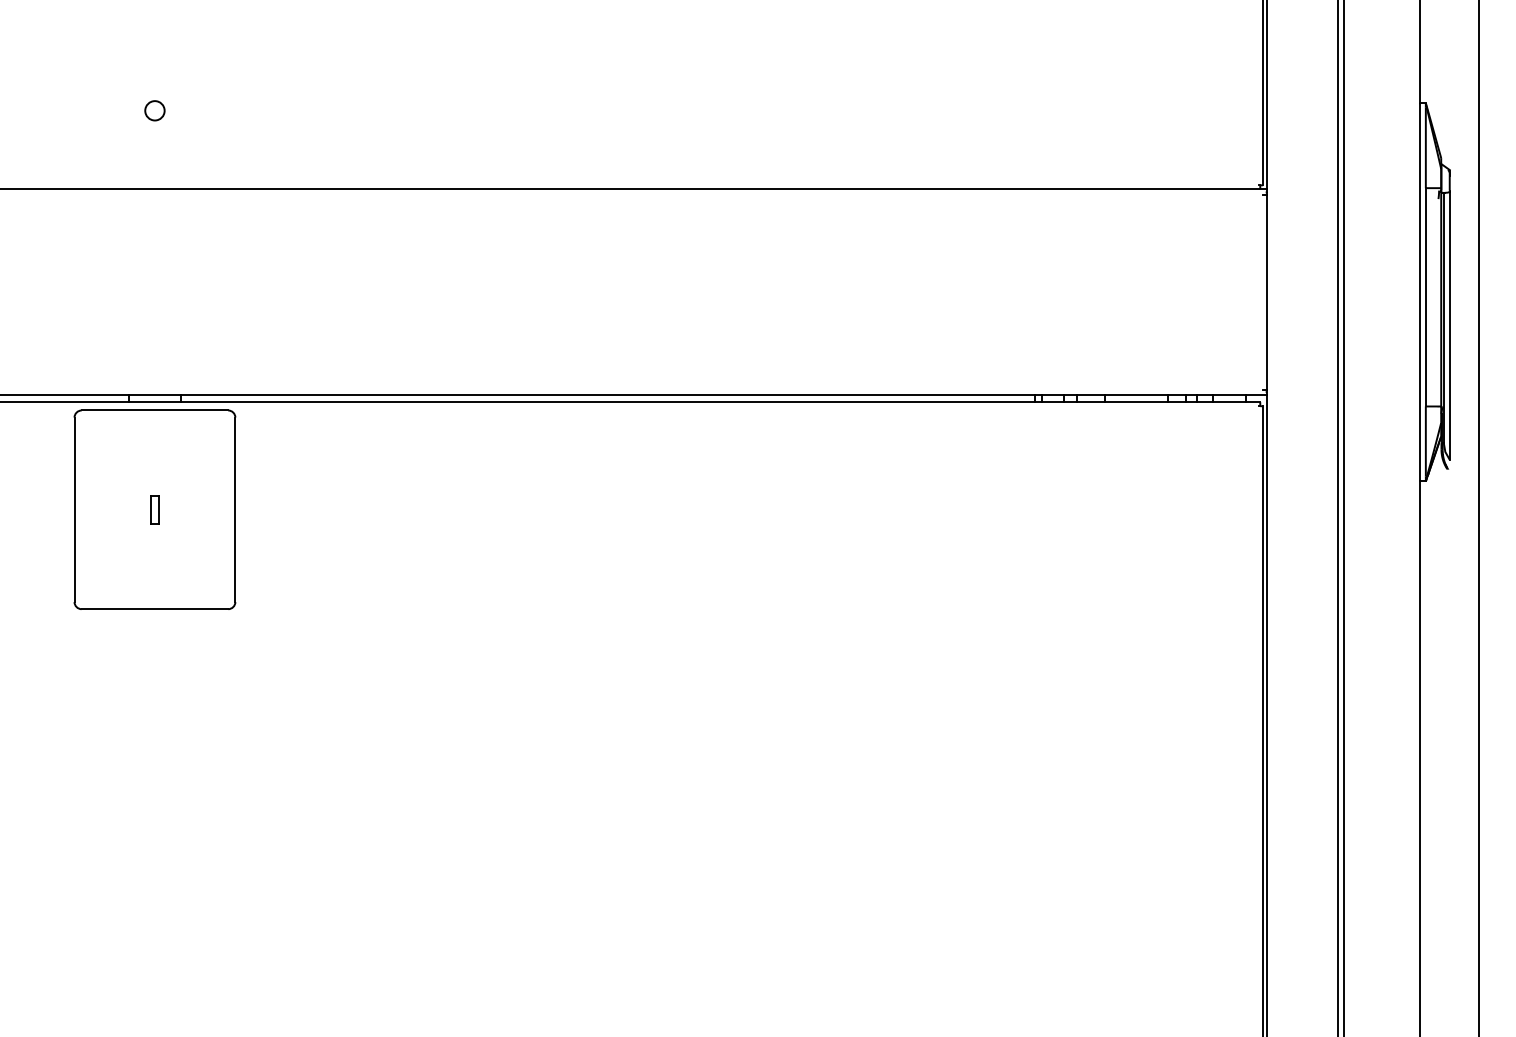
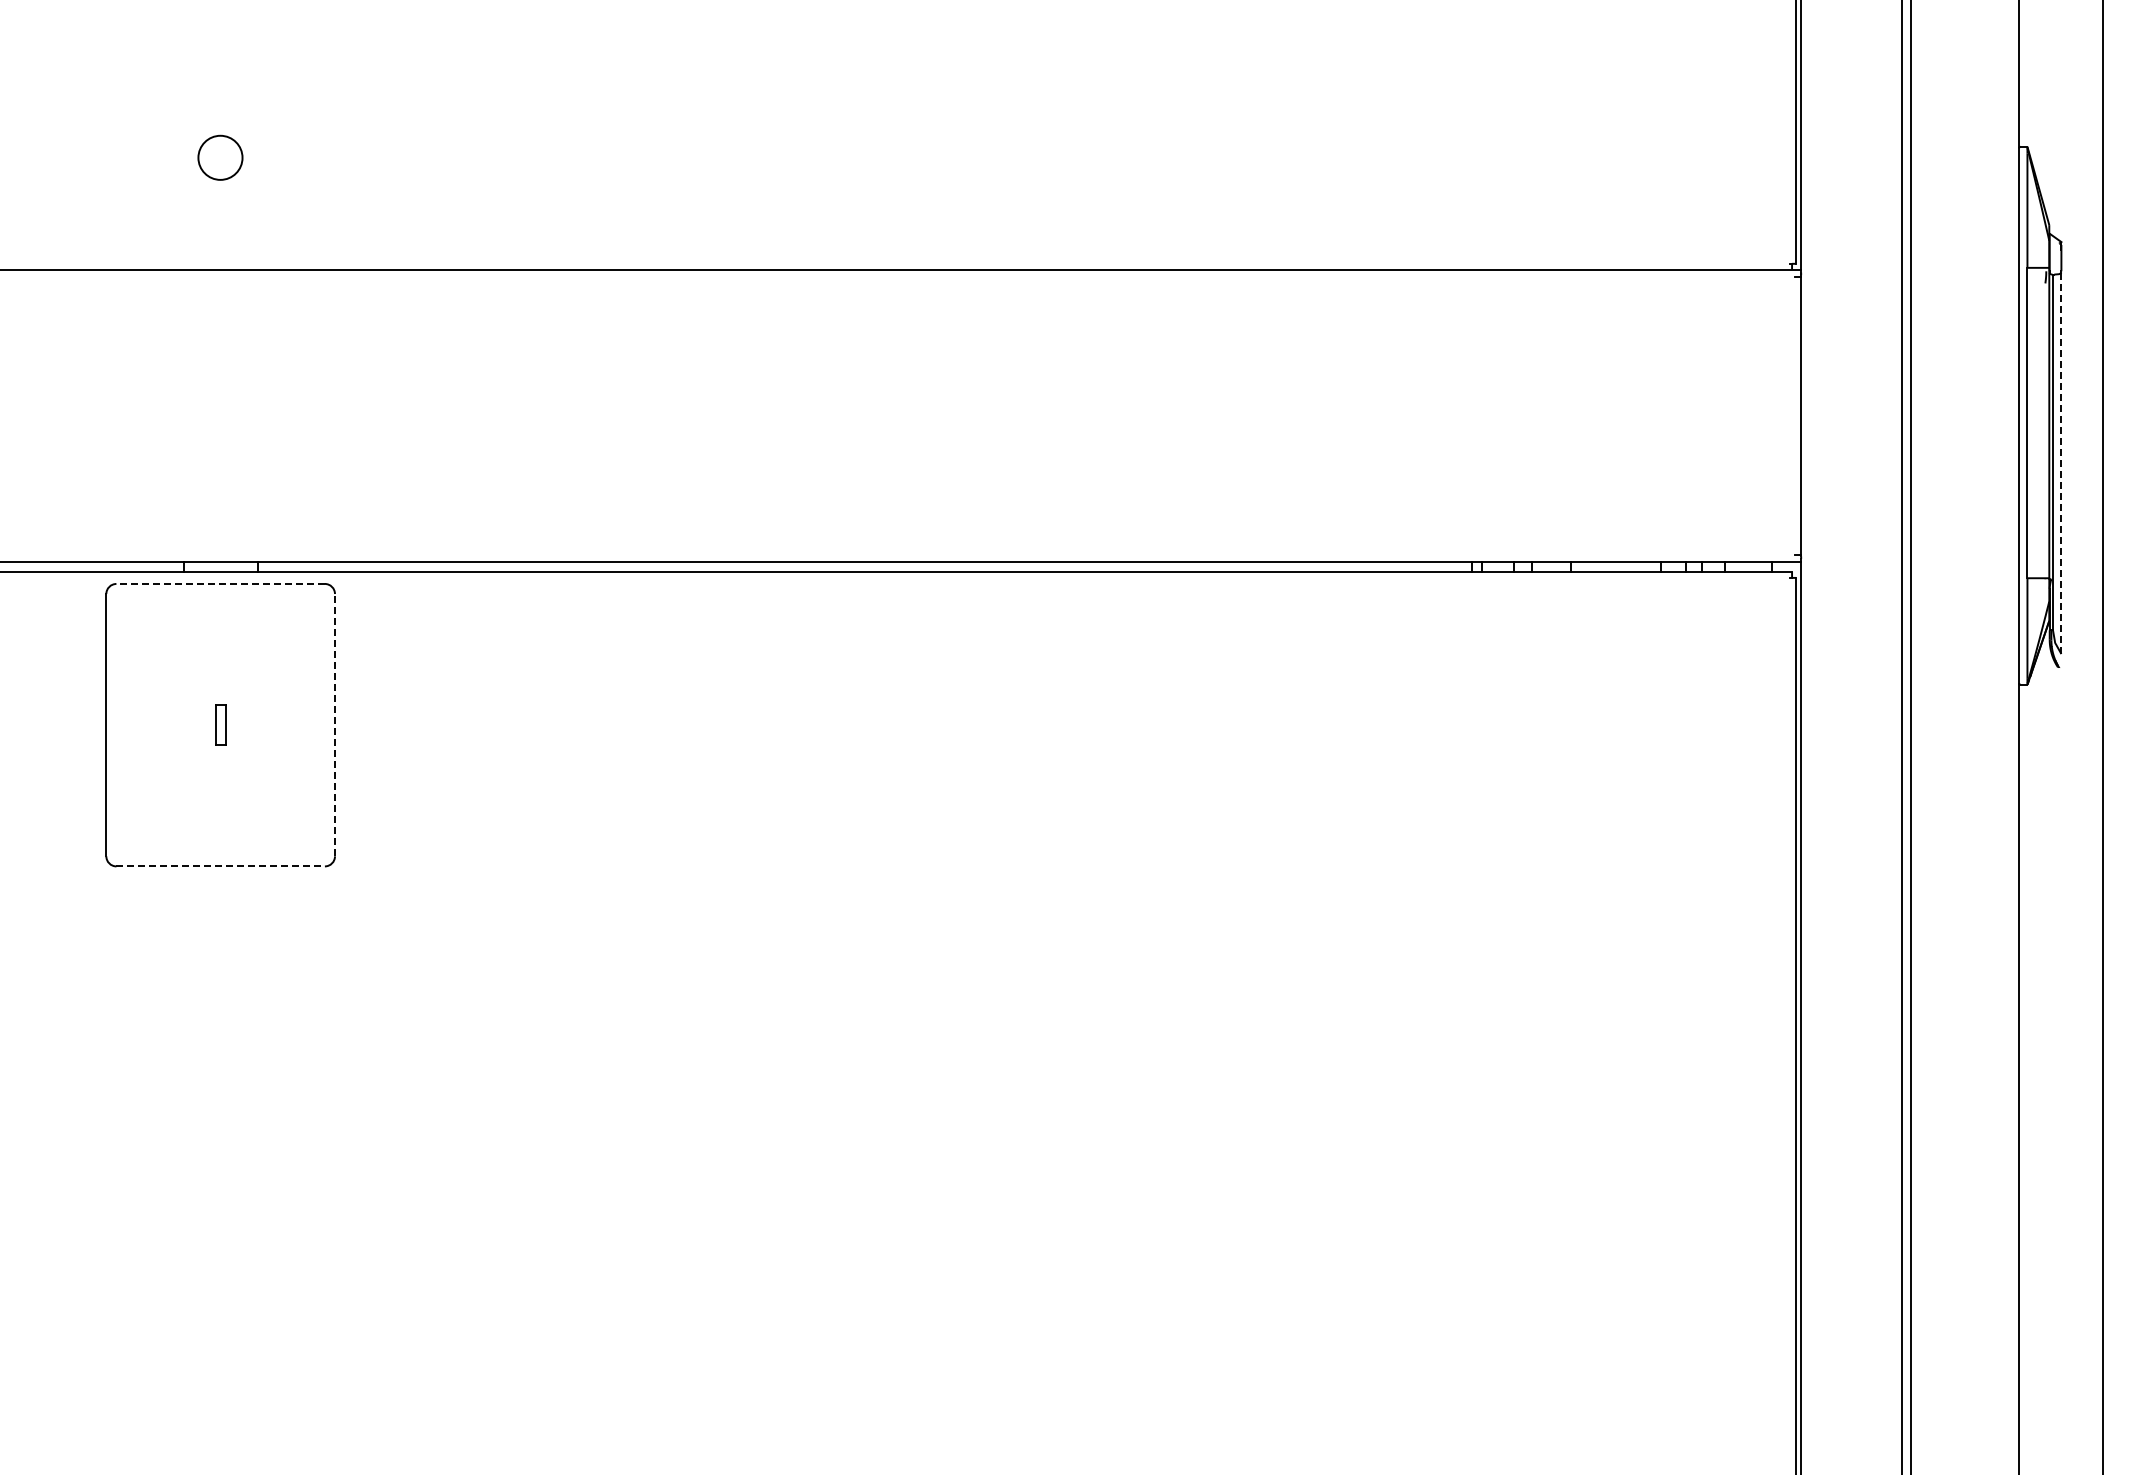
circle: (154, 110) -> (220, 157), size x1.6
line: (1449, 326) -> (2061, 464), solid -> dashed
line: (154, 410) -> (220, 583), solid -> dashed
line: (235, 509) -> (335, 724), solid -> dashed
line: (155, 609) -> (221, 866), solid -> dashed

